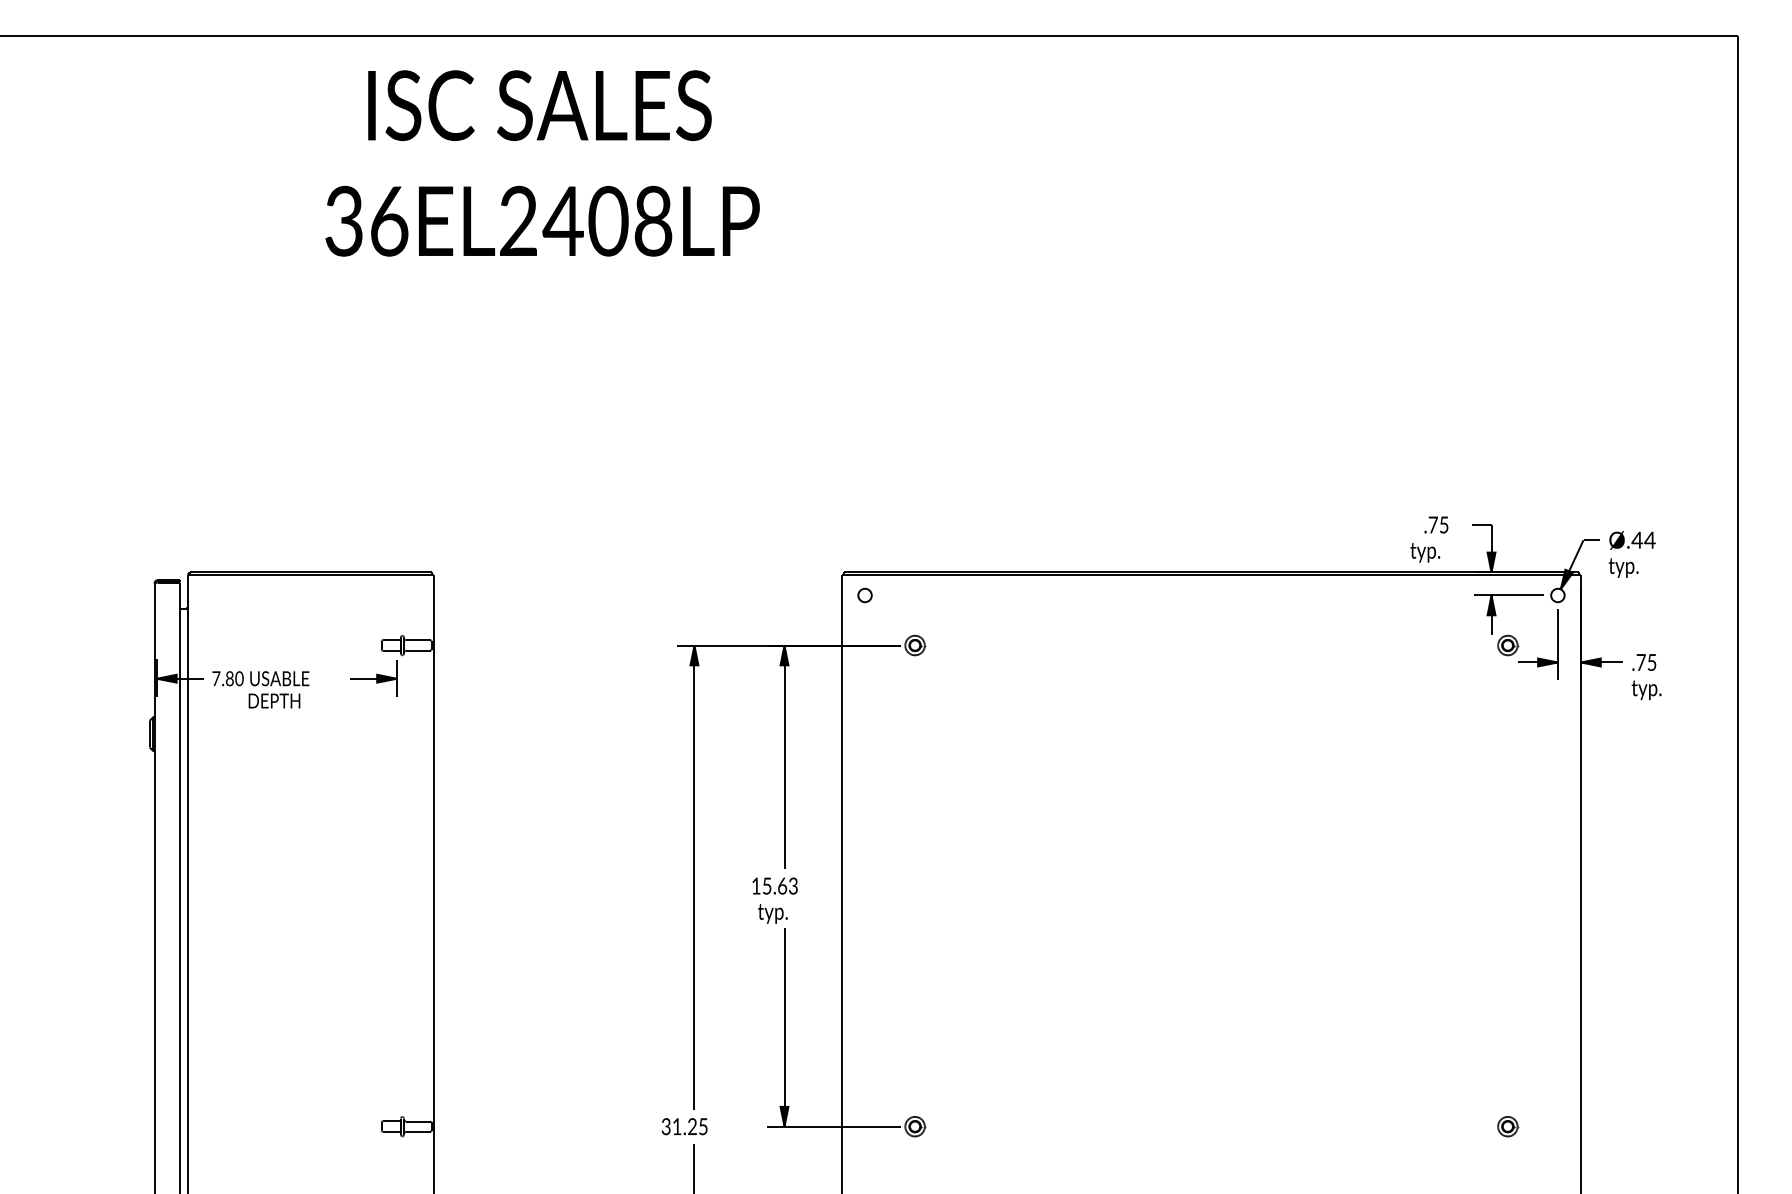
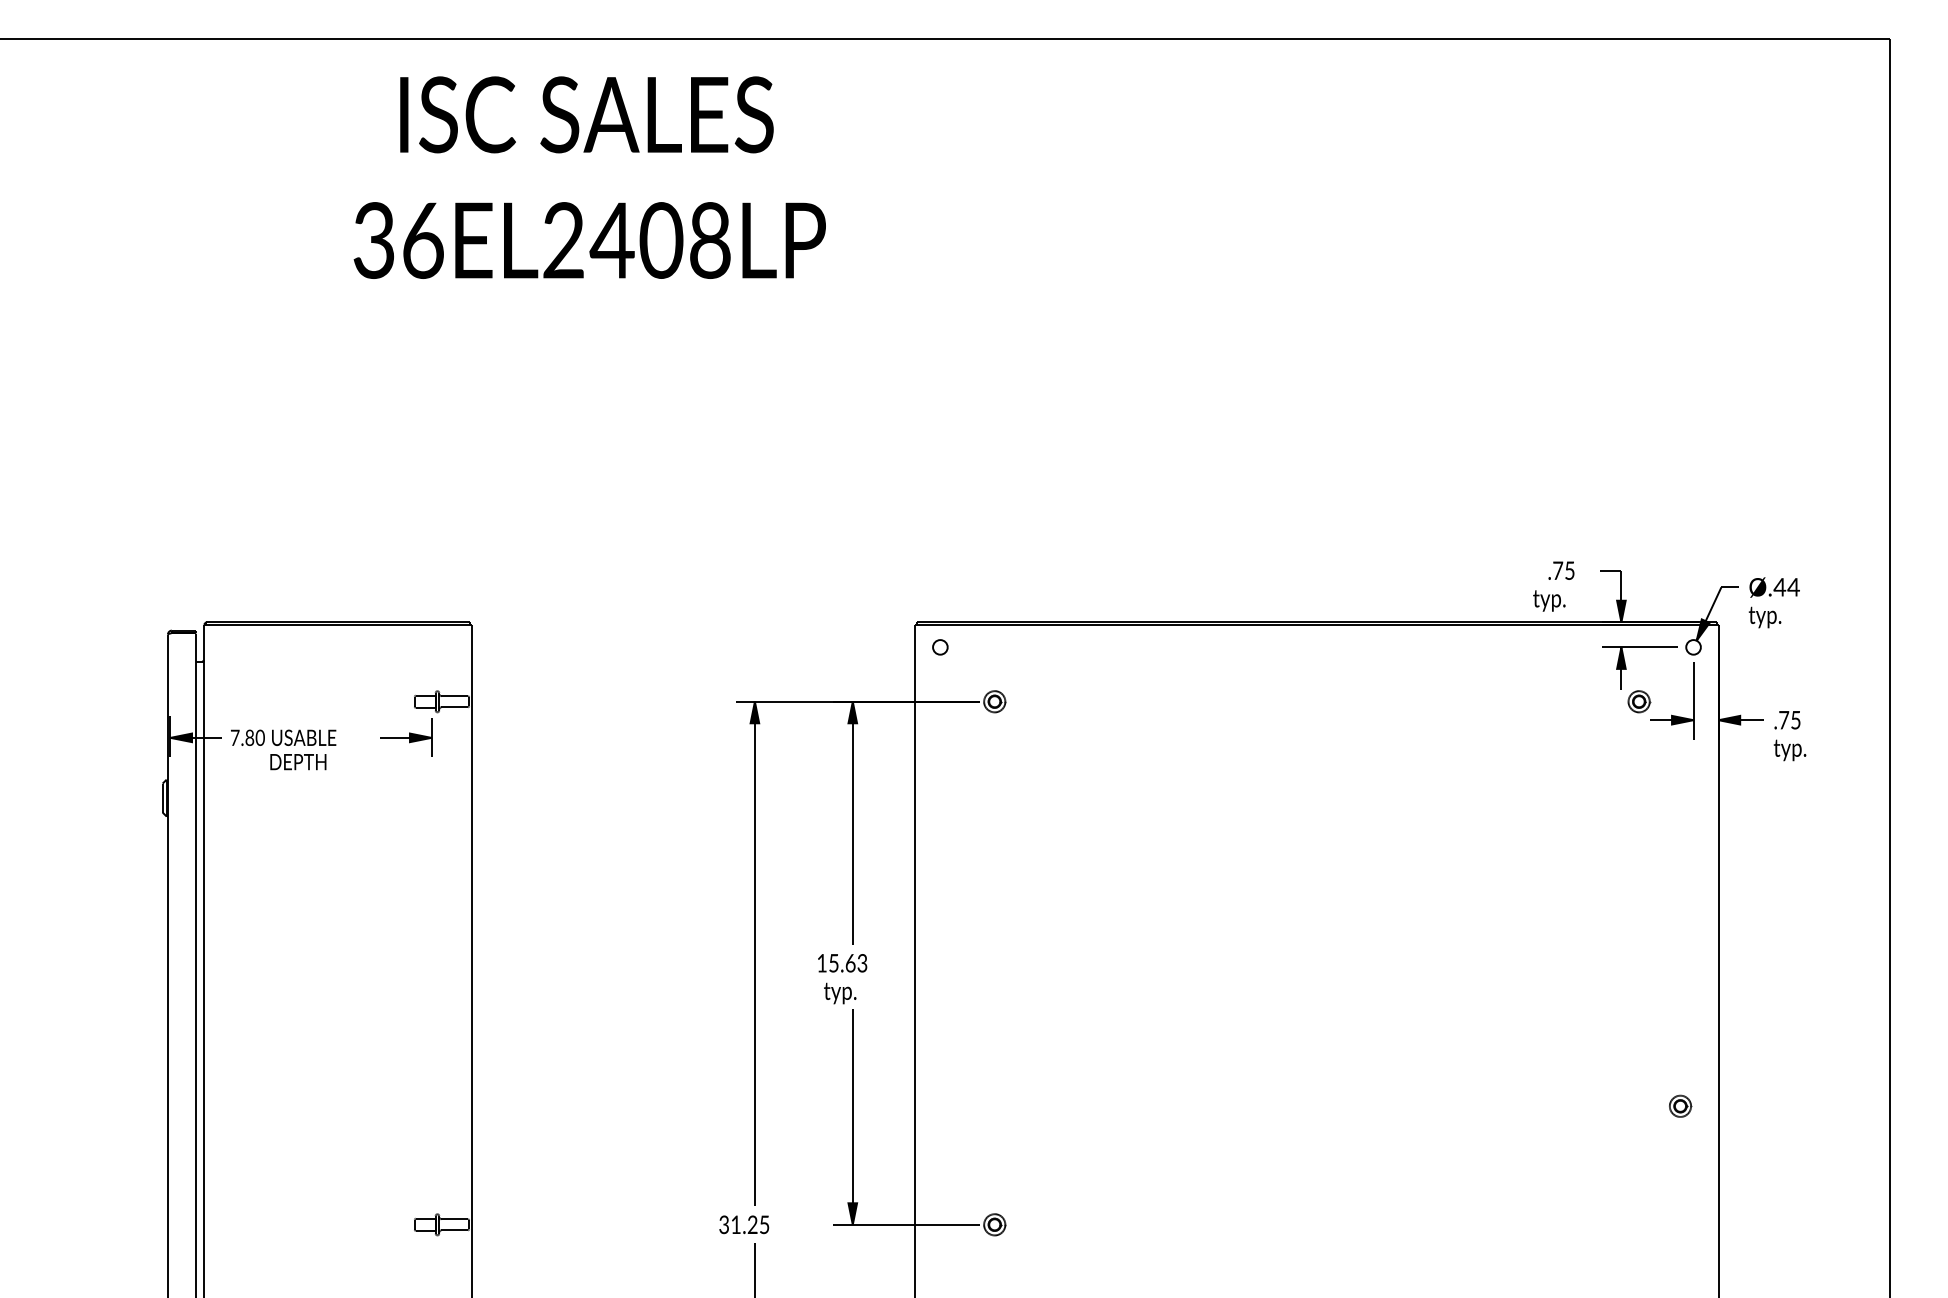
part: (1508, 1126) -> (1681, 1106), moved

